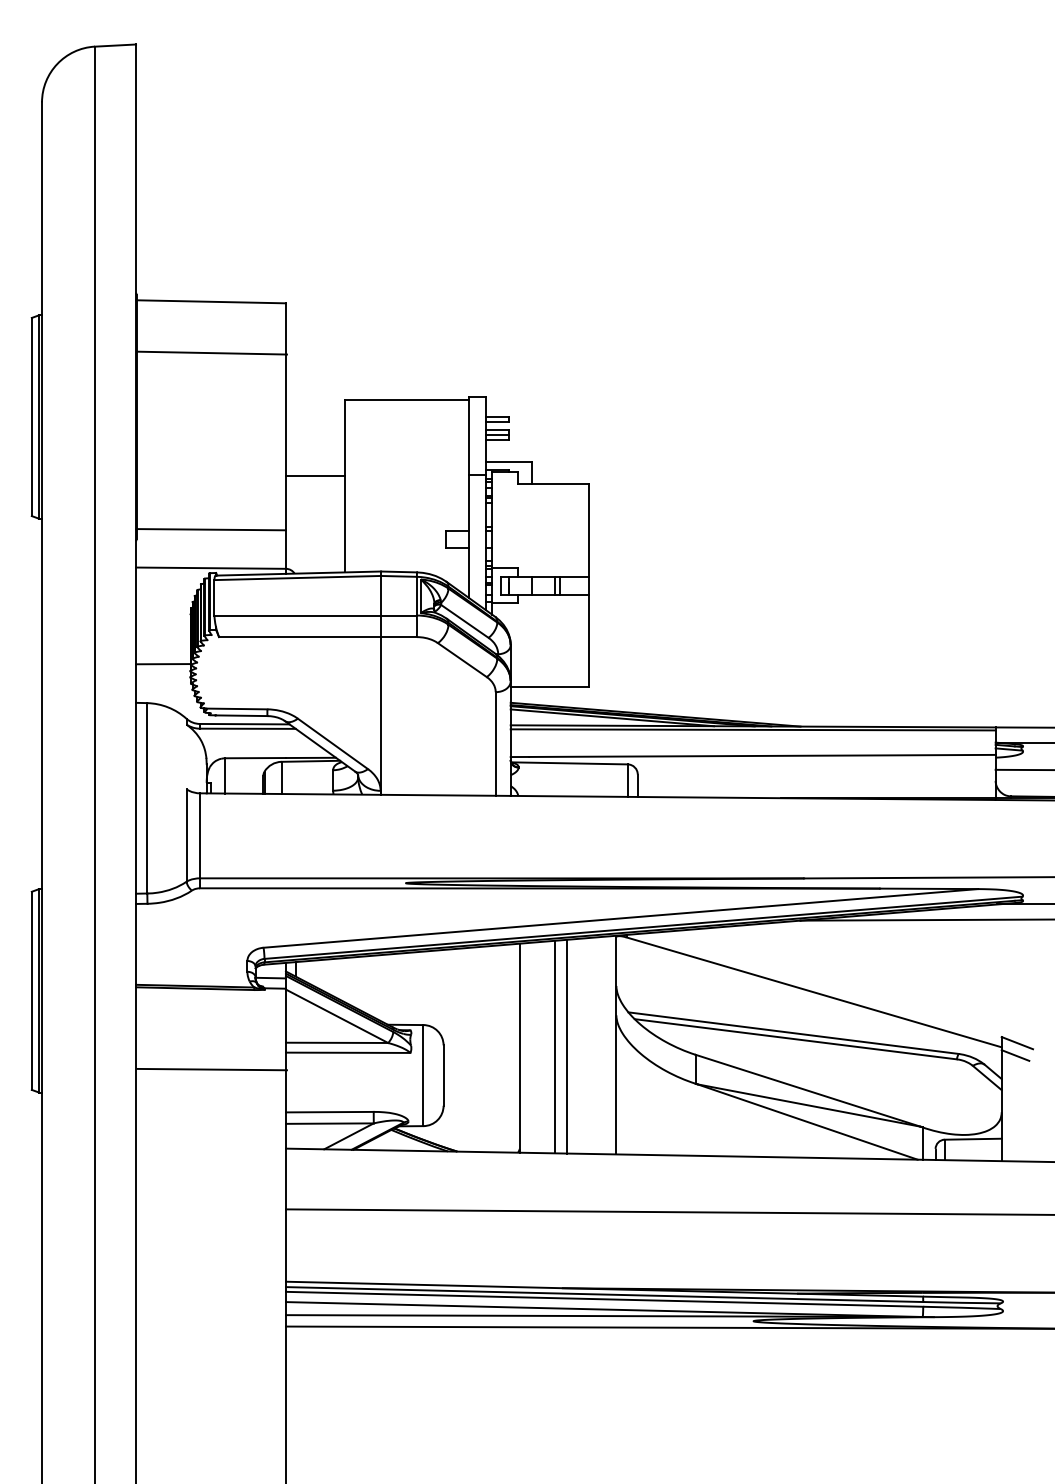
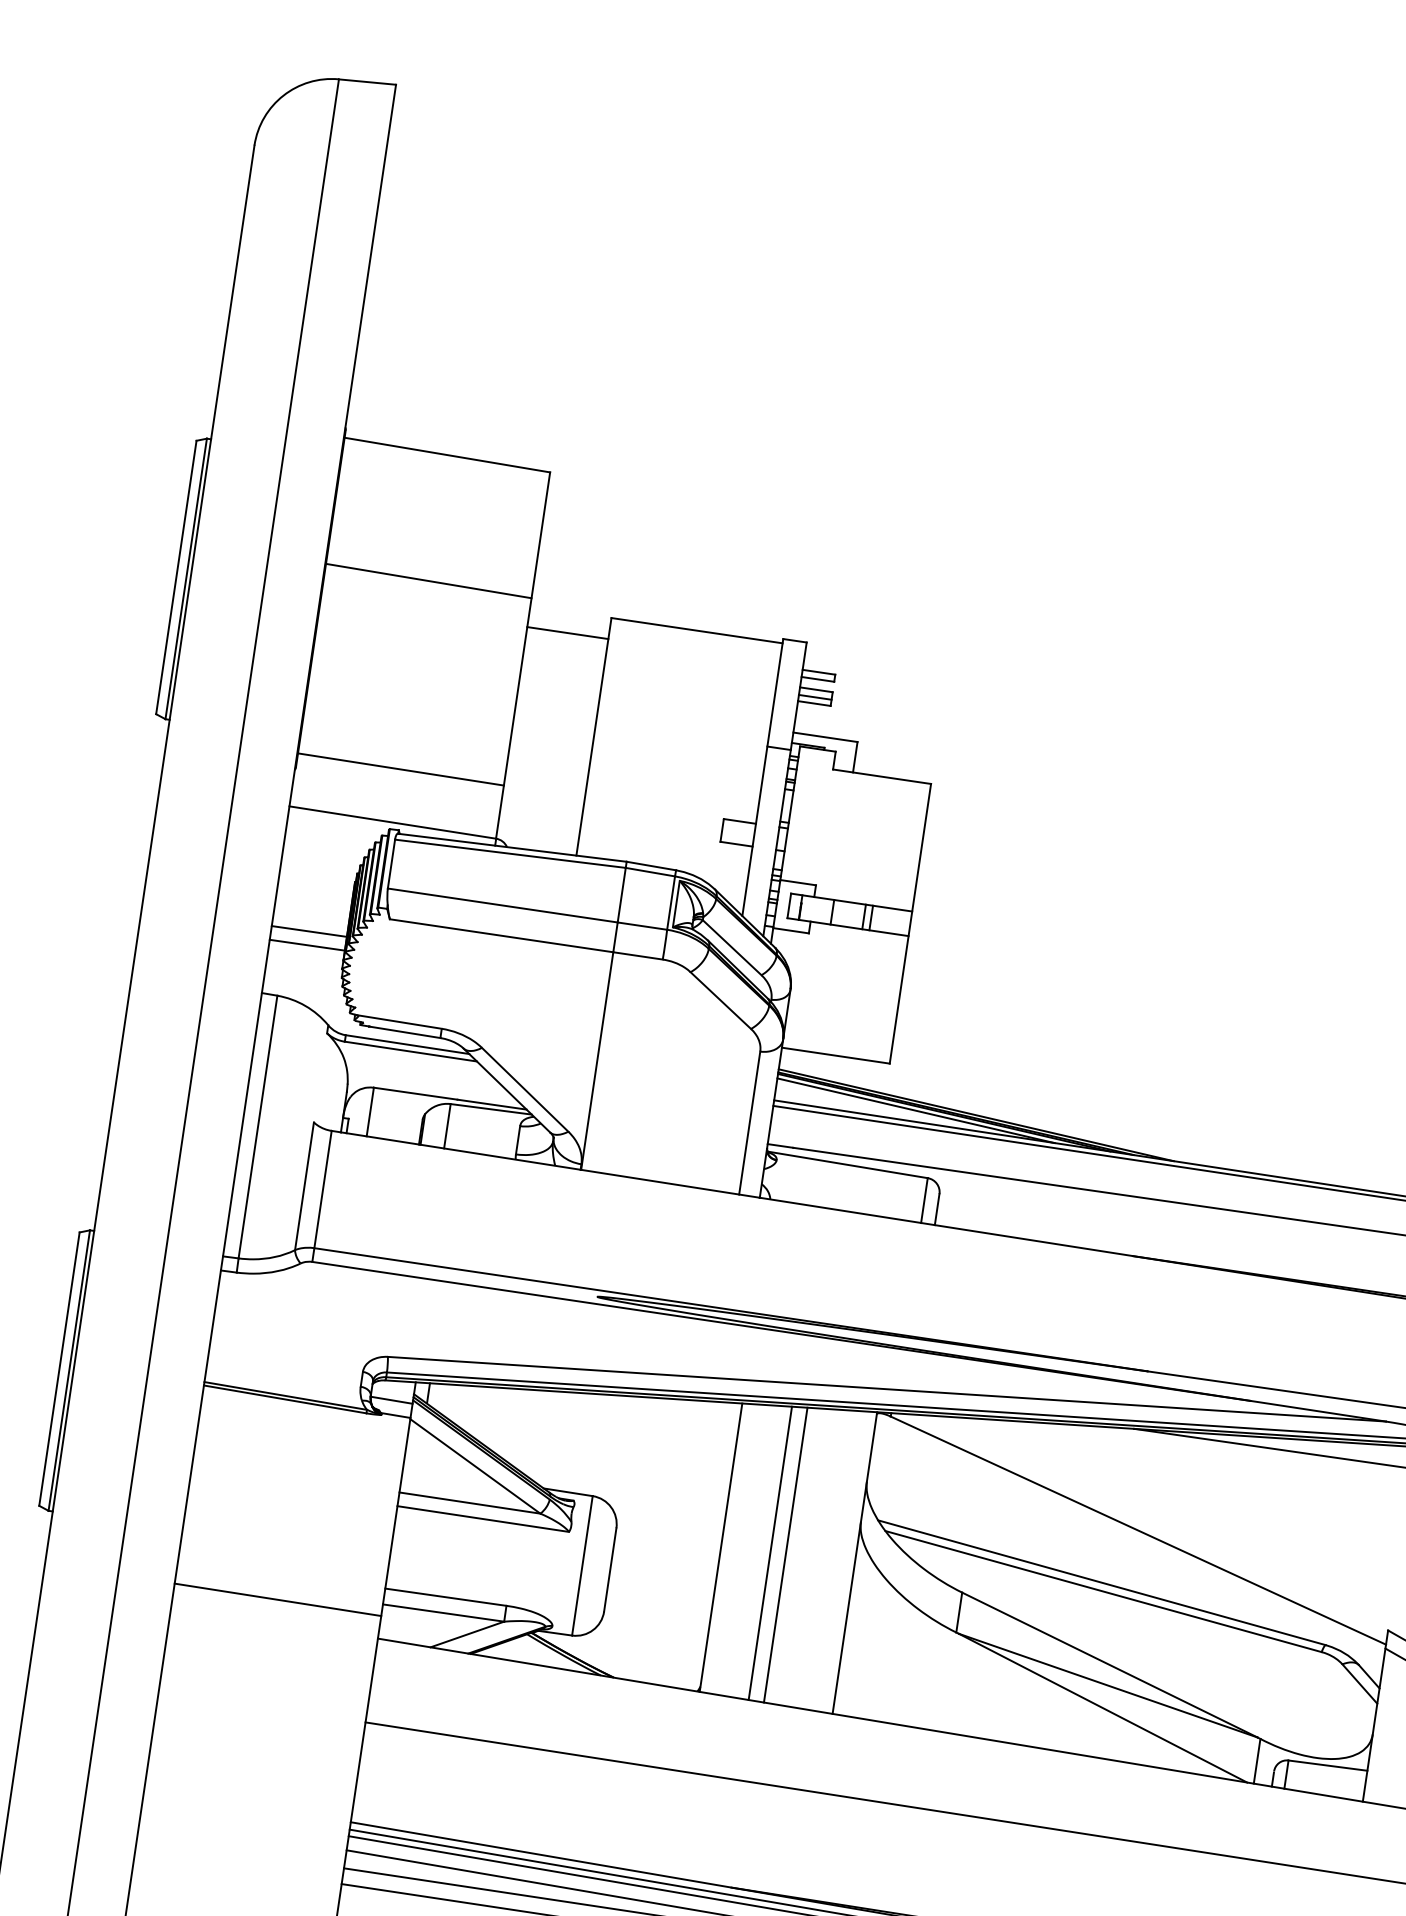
line: (211, 352) -> (427, 580), moved
line: (314, 476) -> (566, 632), moved
line: (163, 654) -> (309, 931), added
line: (211, 1069) -> (277, 1599), moved

